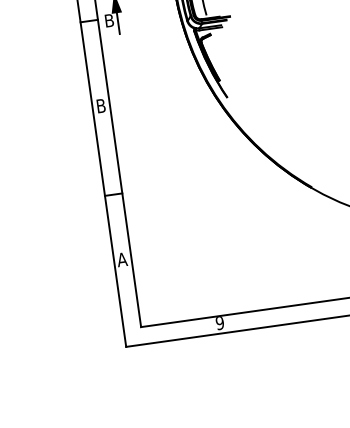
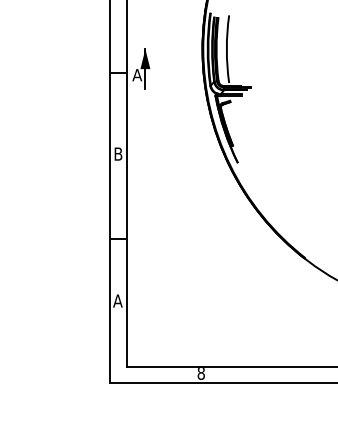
text: (109, 20) -> (137, 75), B -> A
text: (219, 323) -> (200, 373), 9 -> 8

